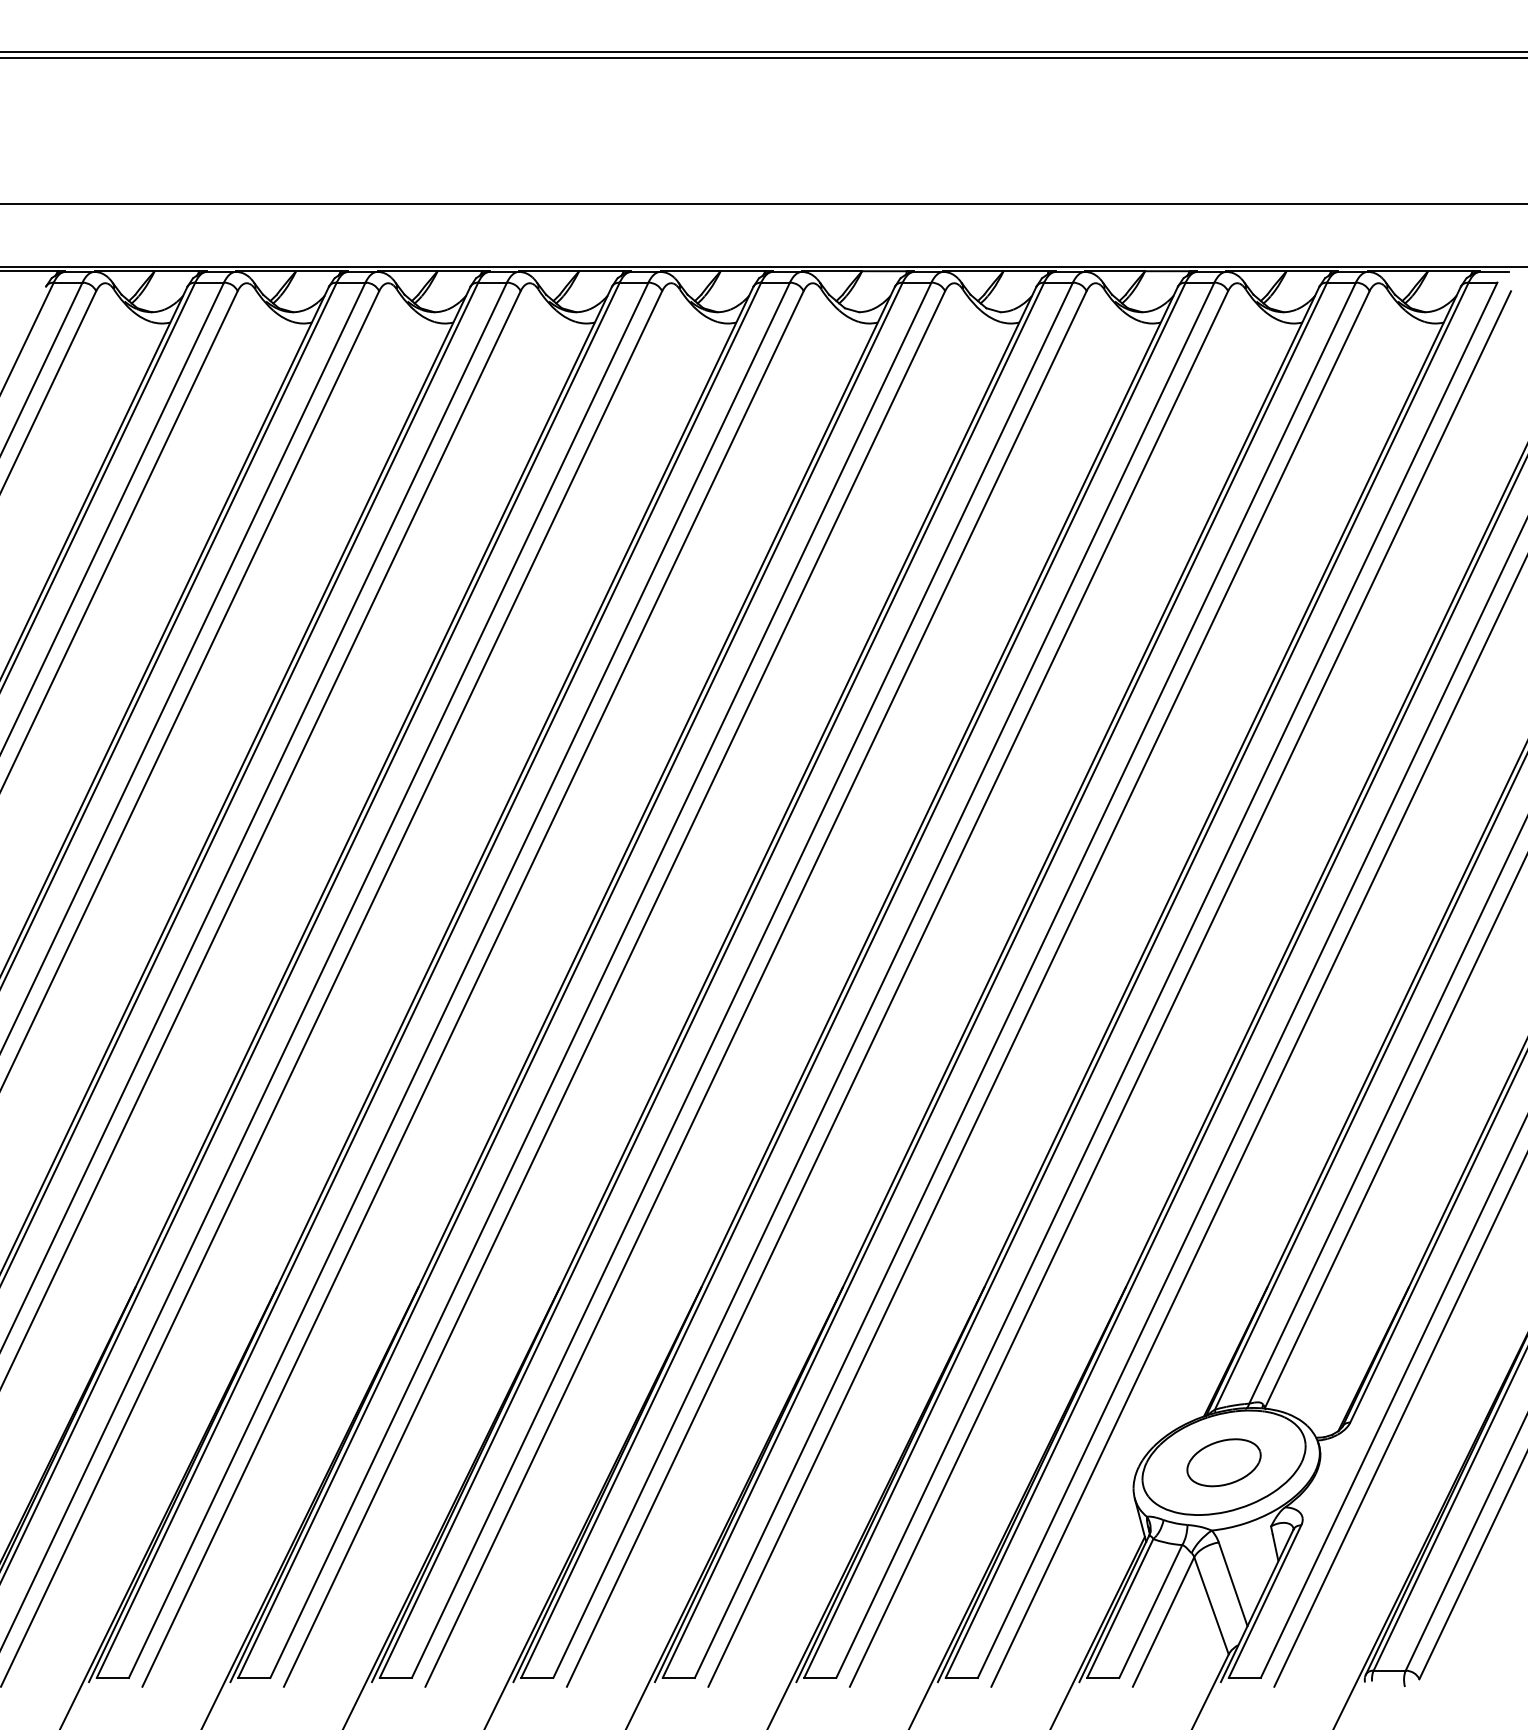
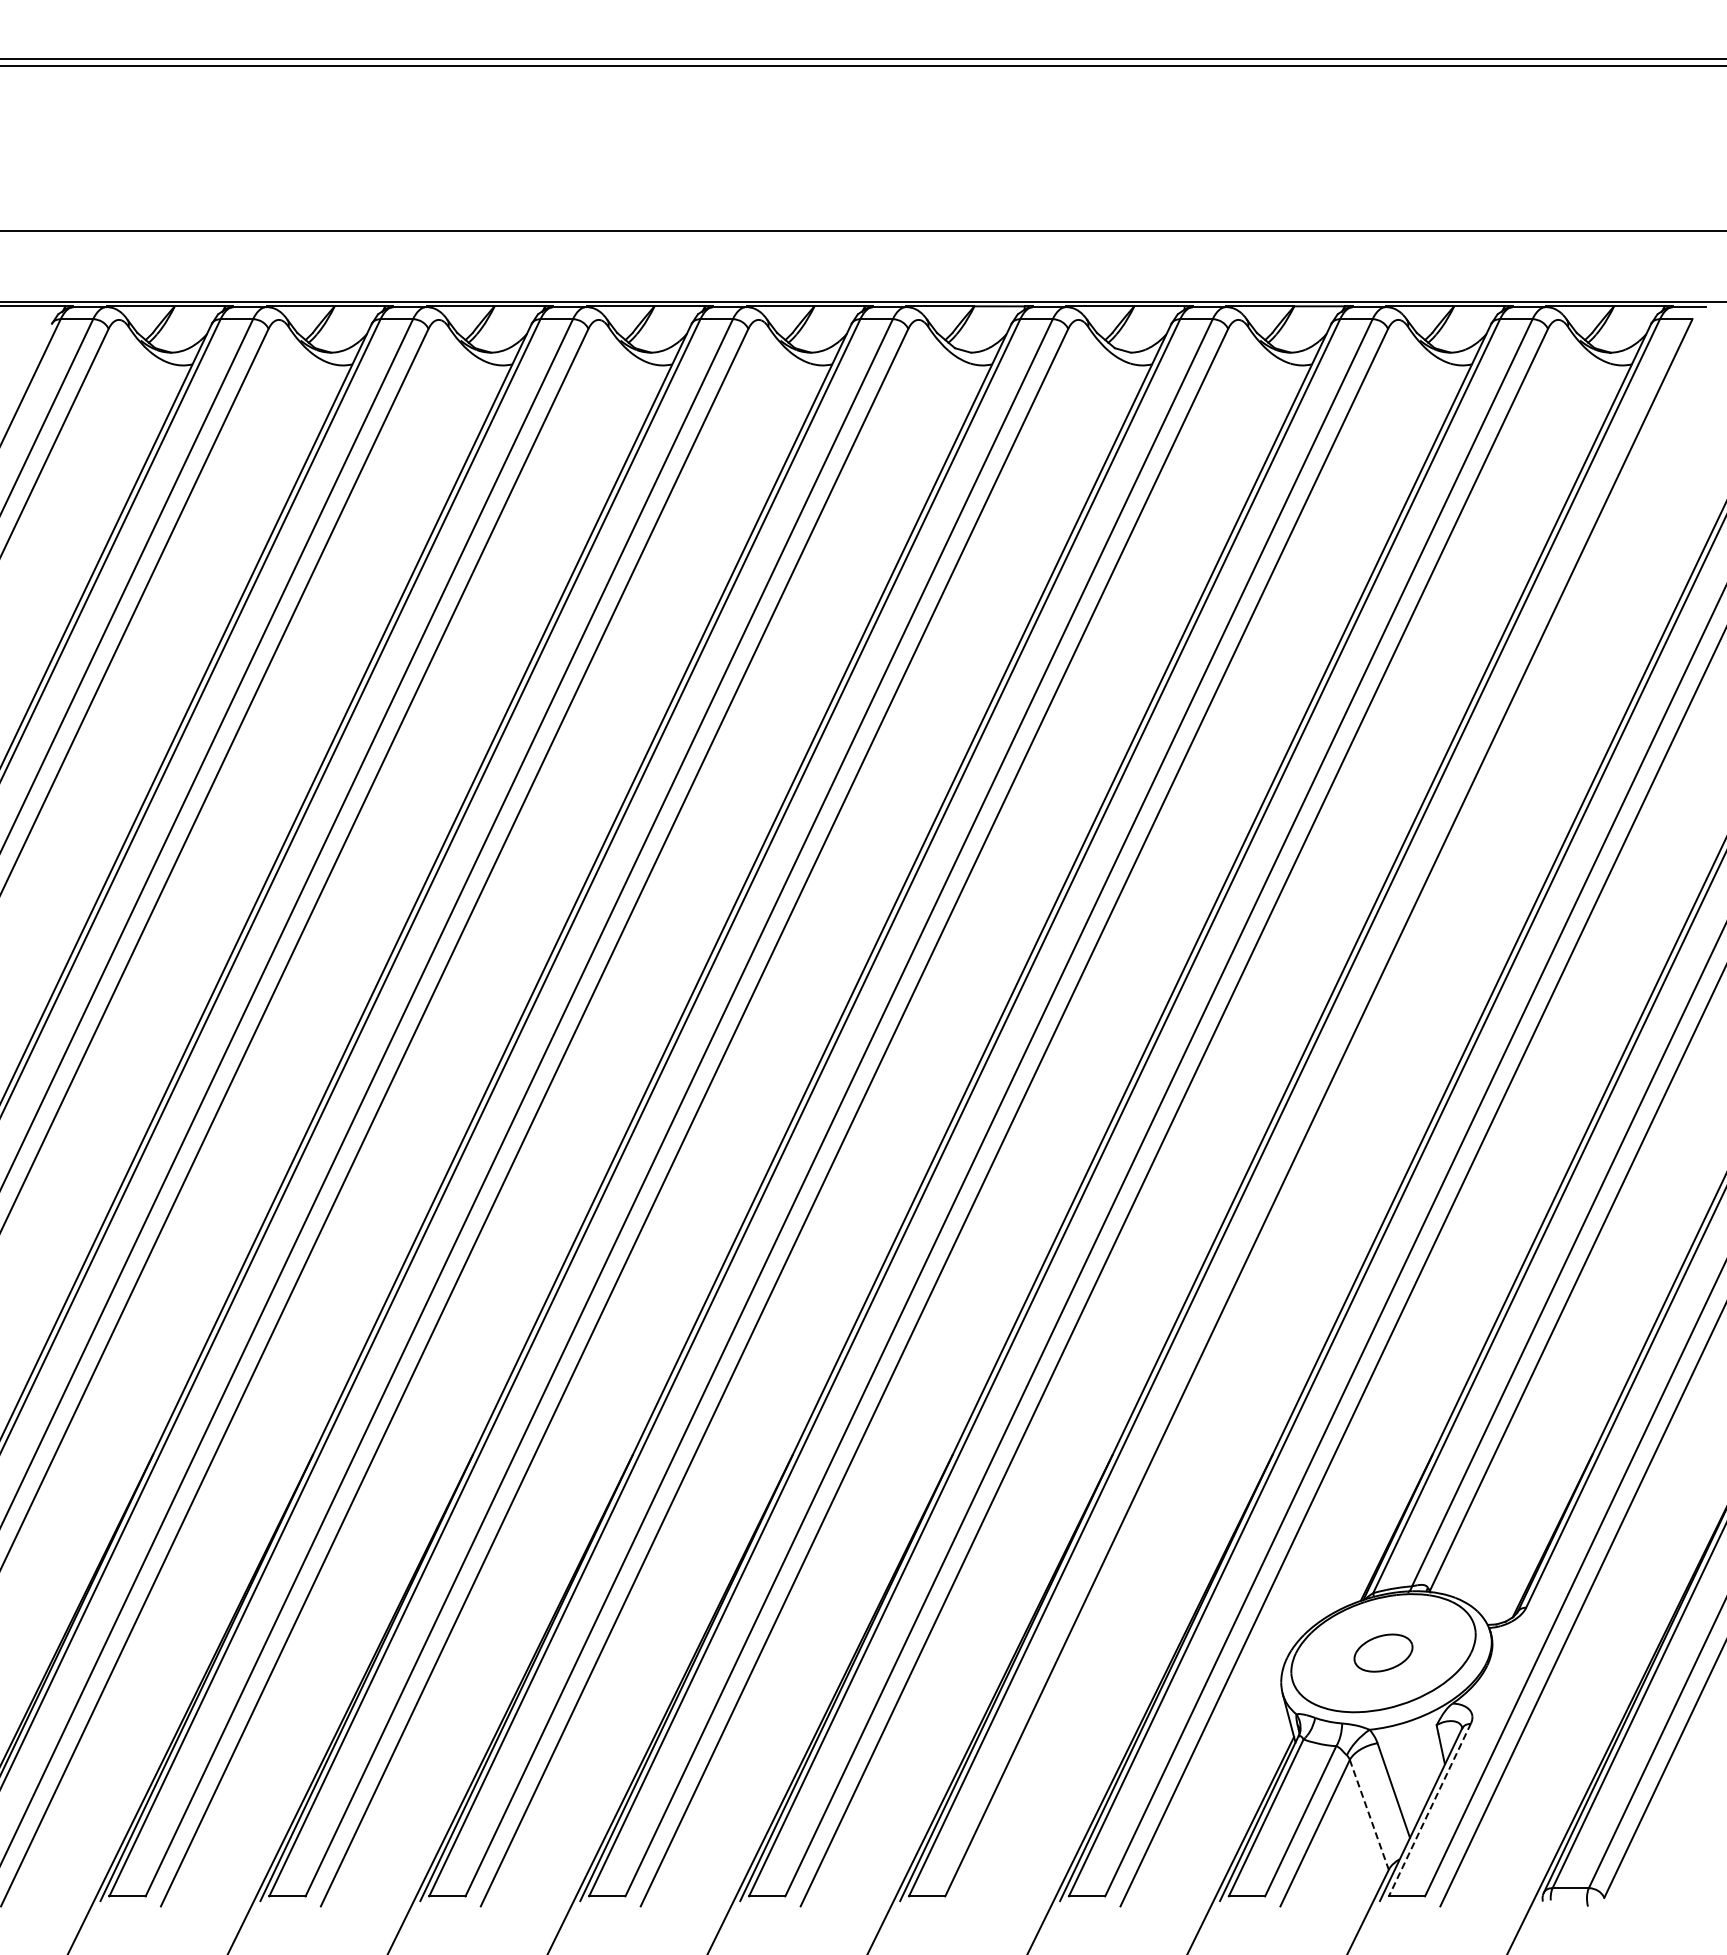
line: (1179, 988) -> (1333, 1117), removed
part: (1224, 1462) -> (1383, 1652), size x0.7
line: (1264, 1601) -> (1429, 1809), solid -> dashed
line: (1211, 1606) -> (1369, 1815), solid -> dashed

